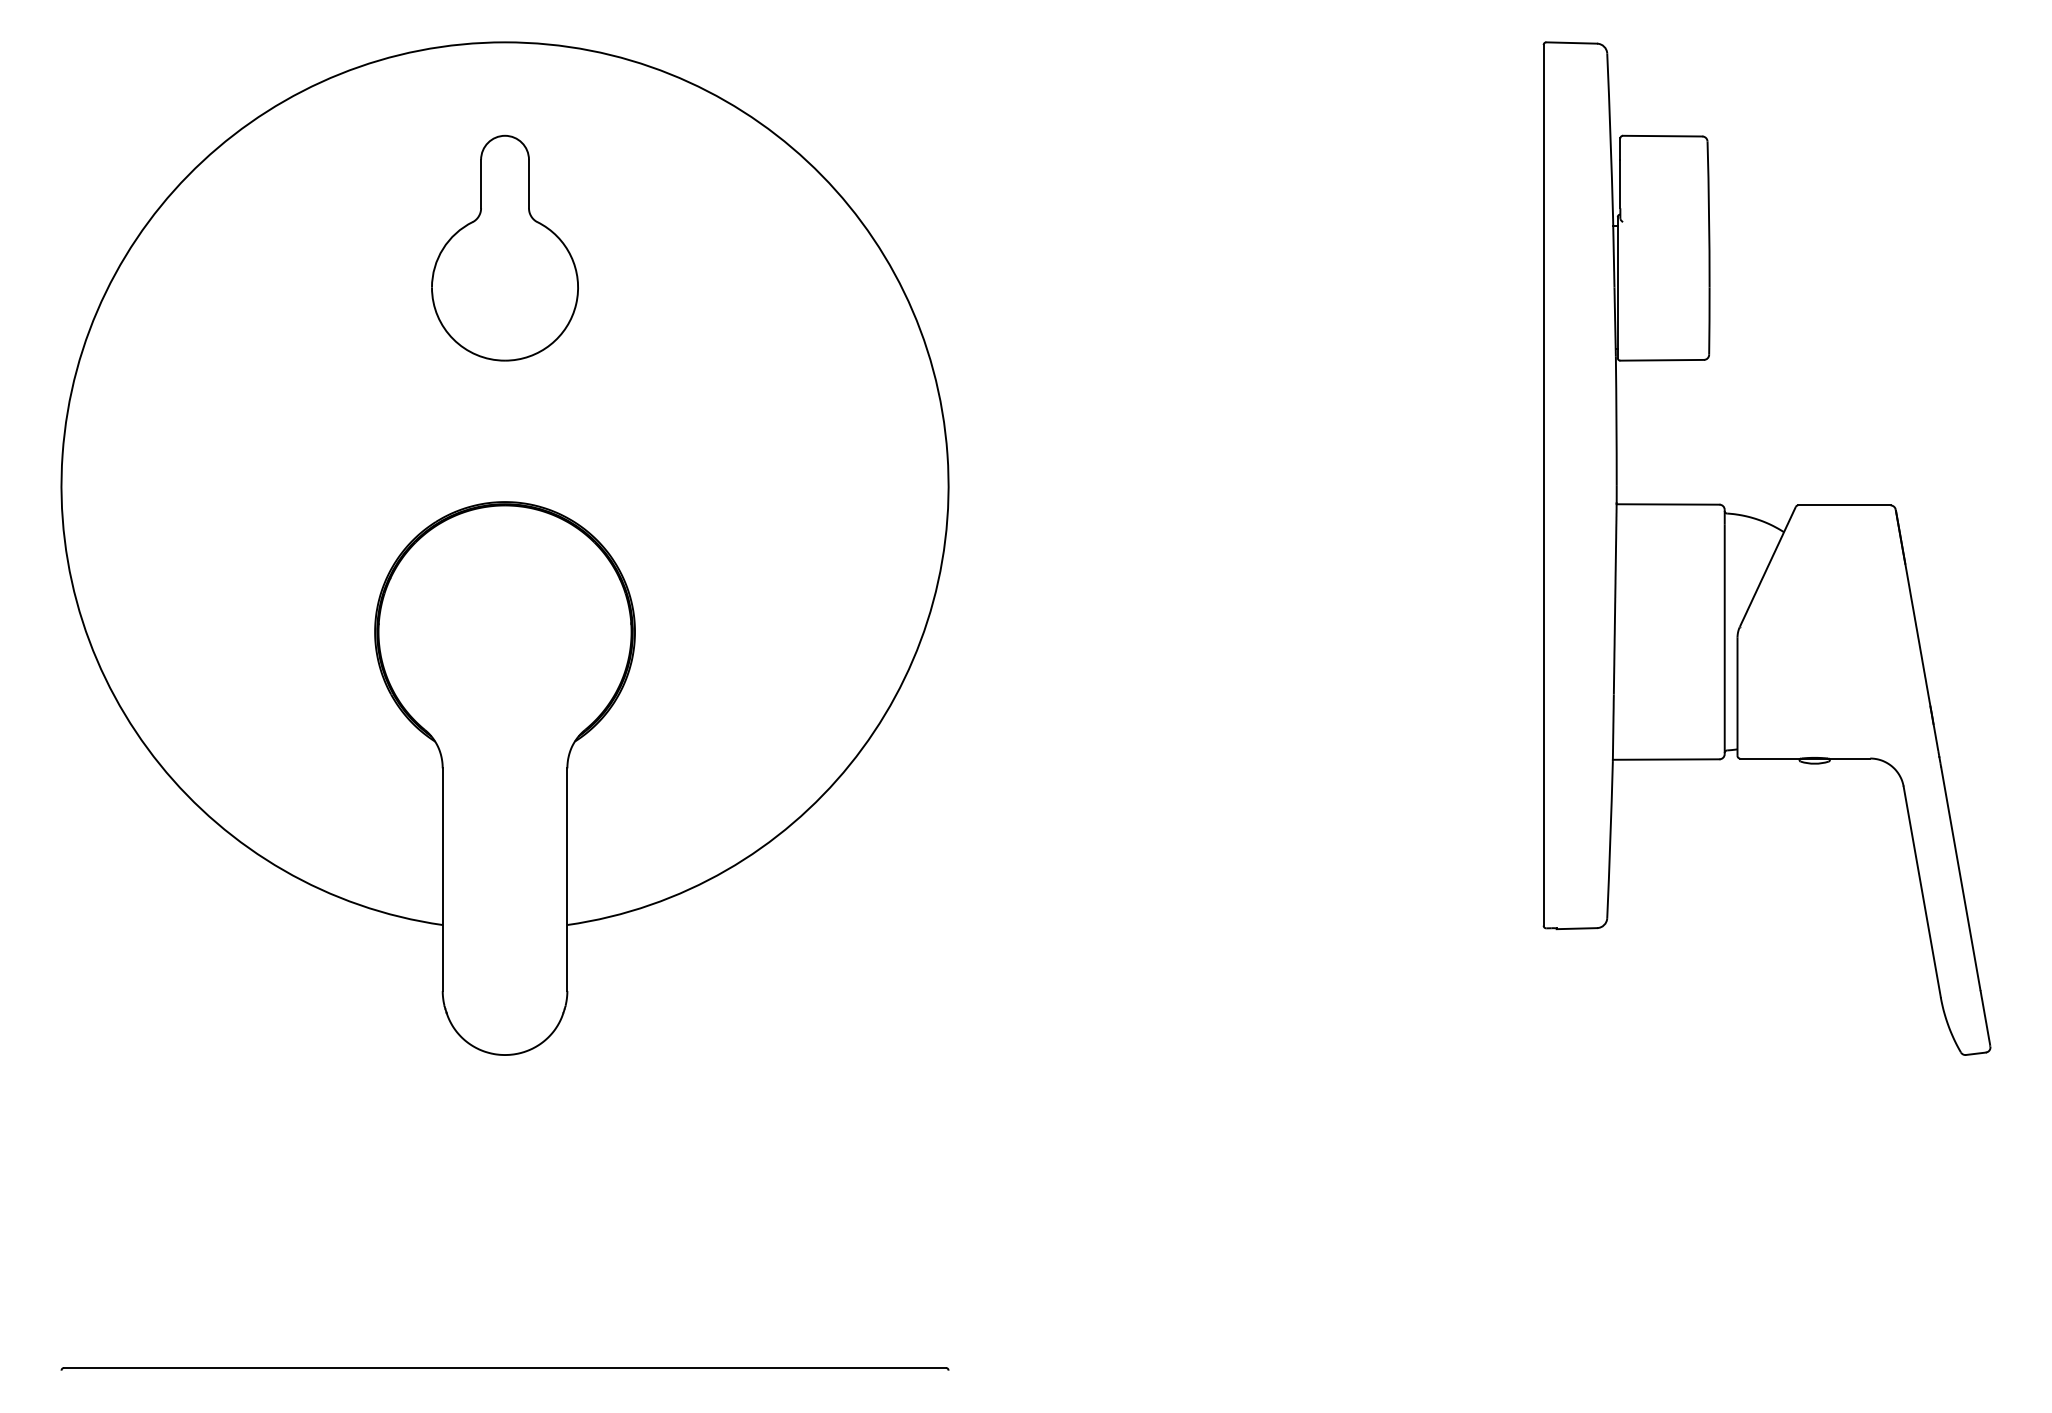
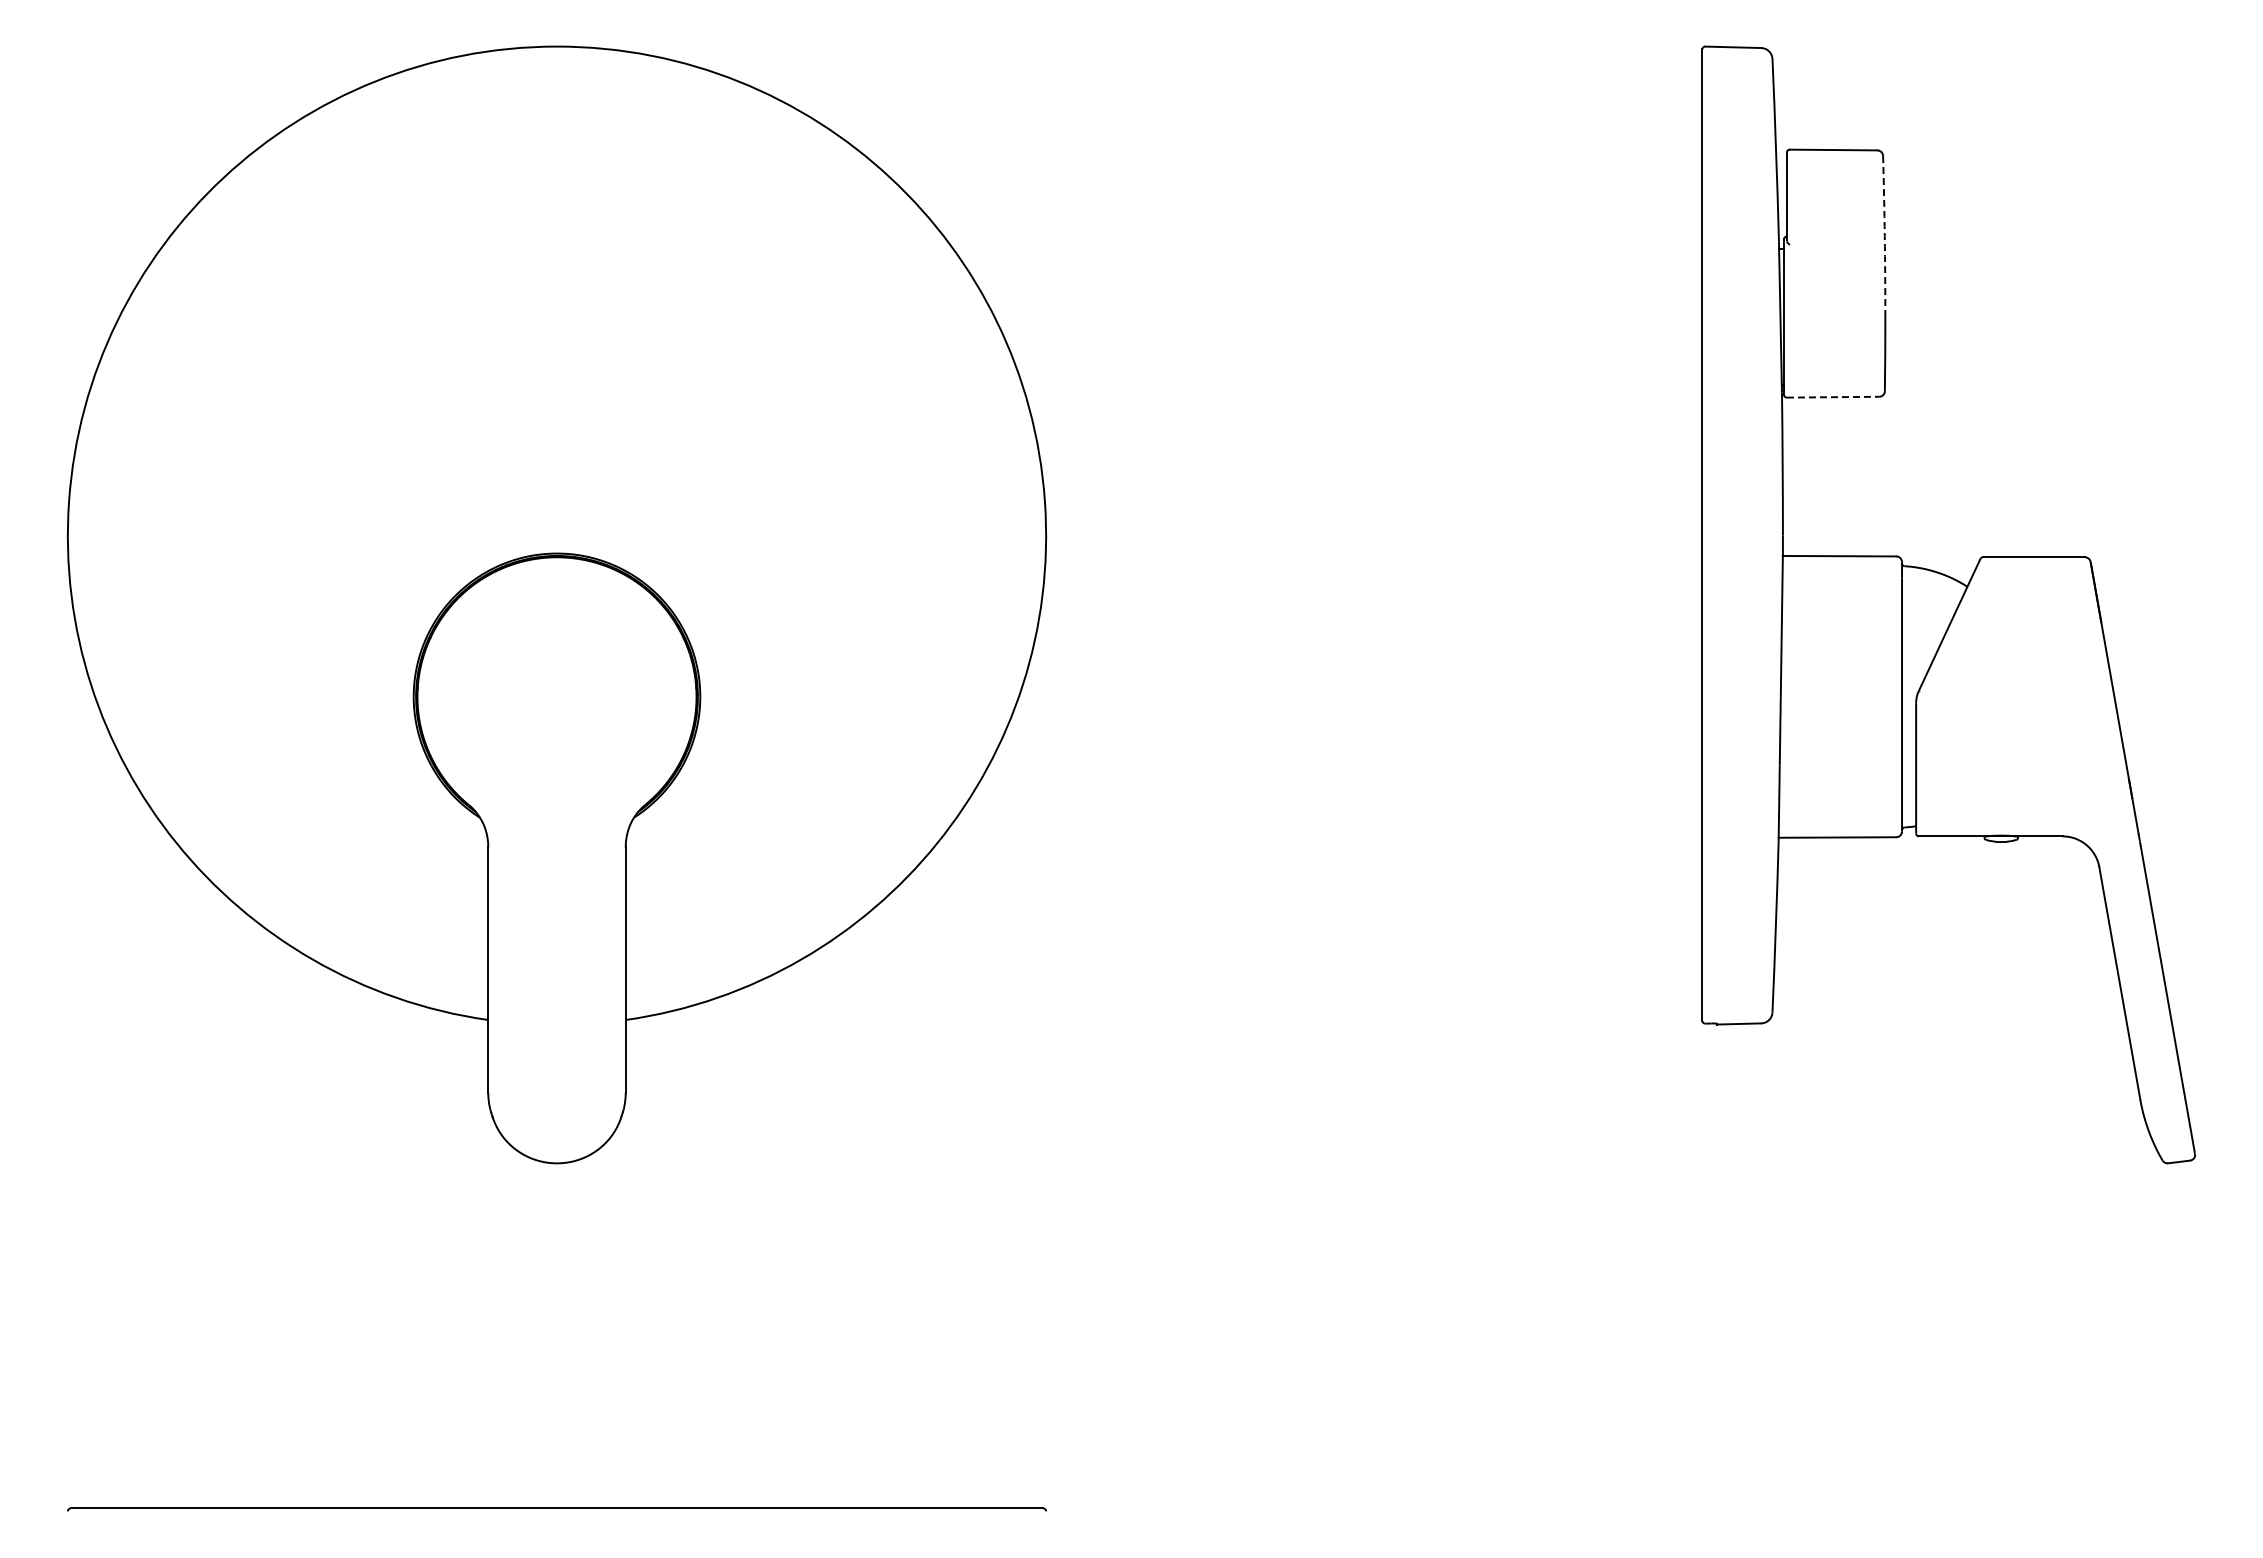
arc: (1708, 214) -> (1884, 236), solid -> dashed
part: (504, 248) -> (556, 273), removed
line: (1662, 360) -> (1833, 397), solid -> dashed

